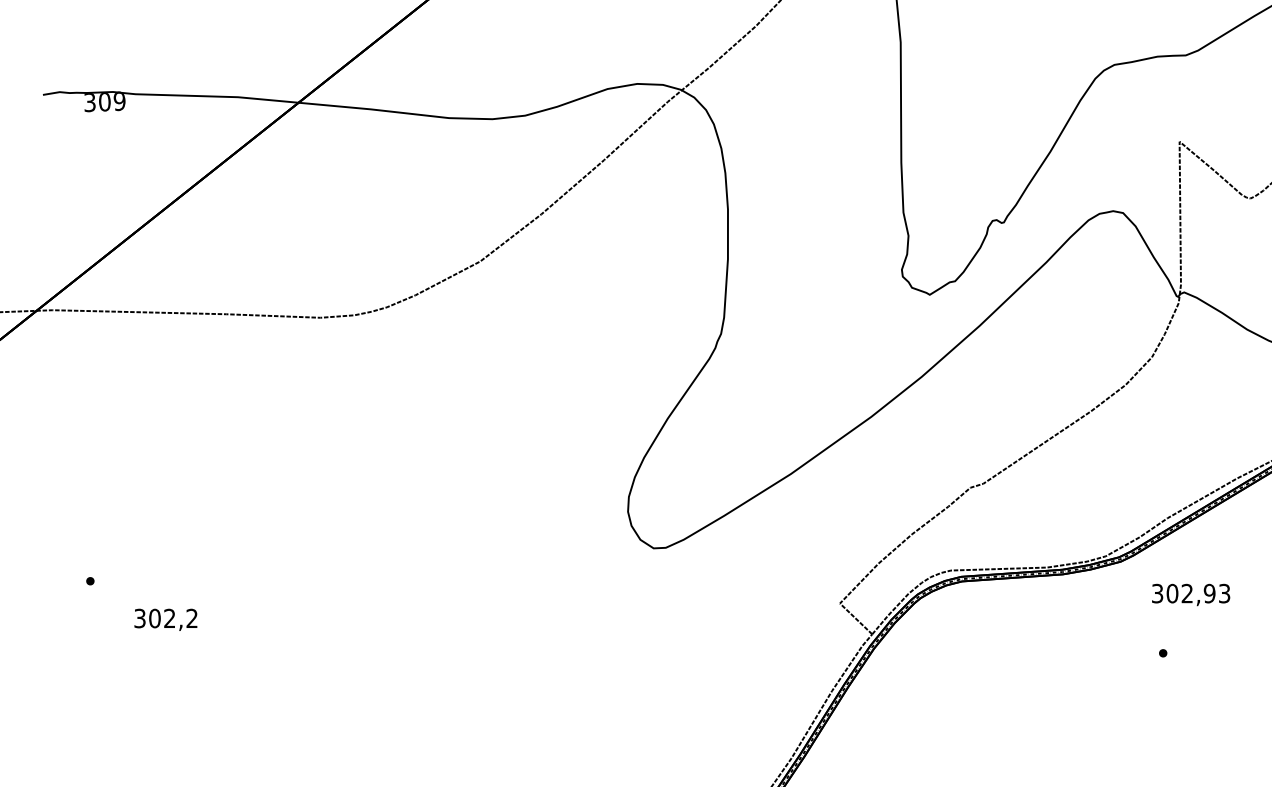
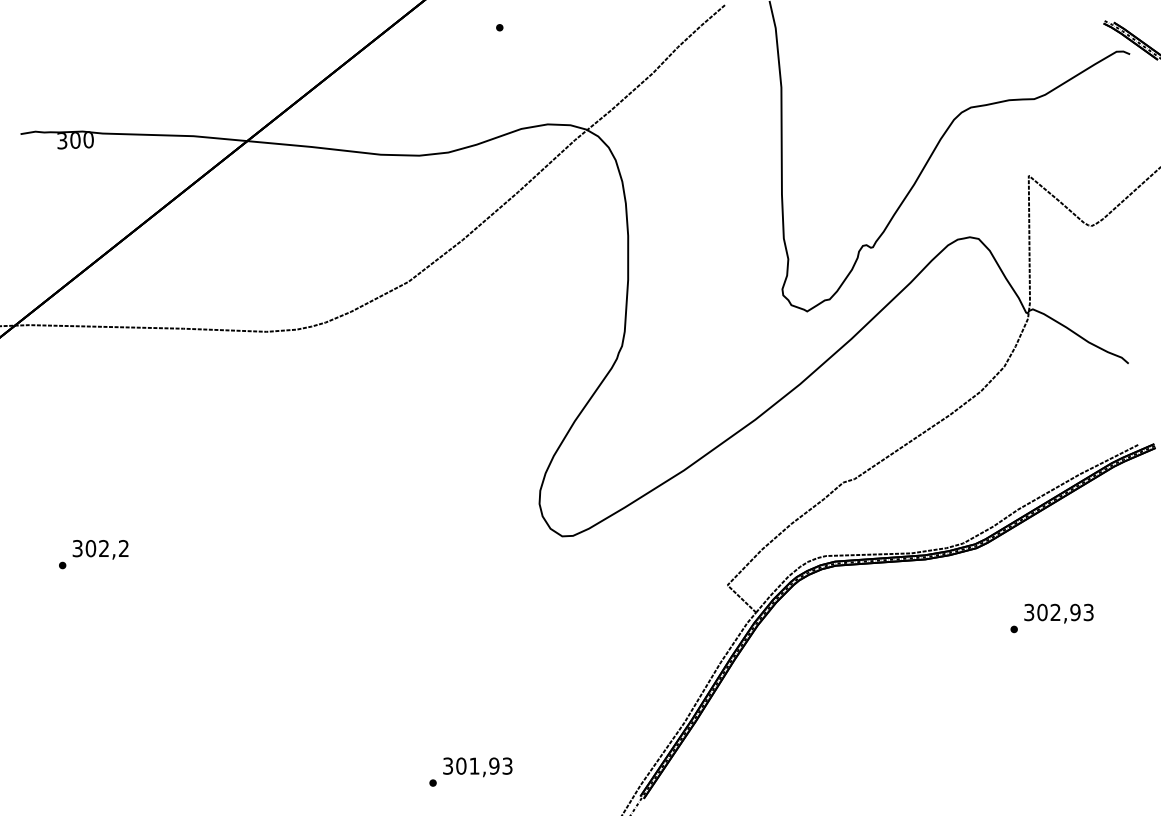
text: (119, 102) -> (88, 140), 309 -> 300
text: (1190, 594) -> (1058, 613), moved
text: (165, 619) -> (100, 549), moved

